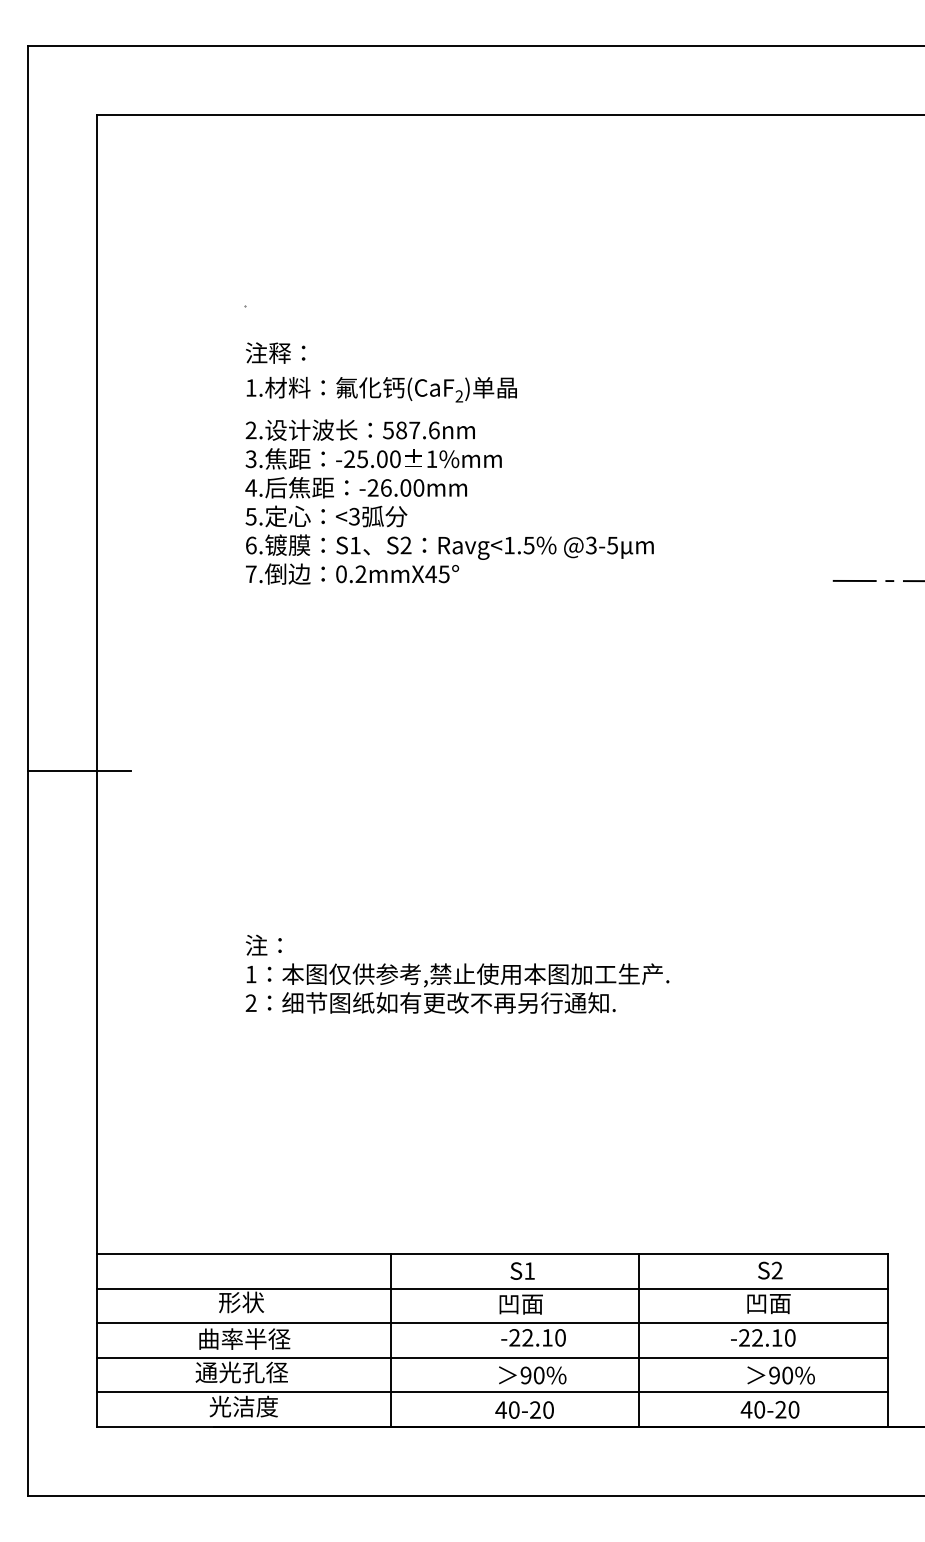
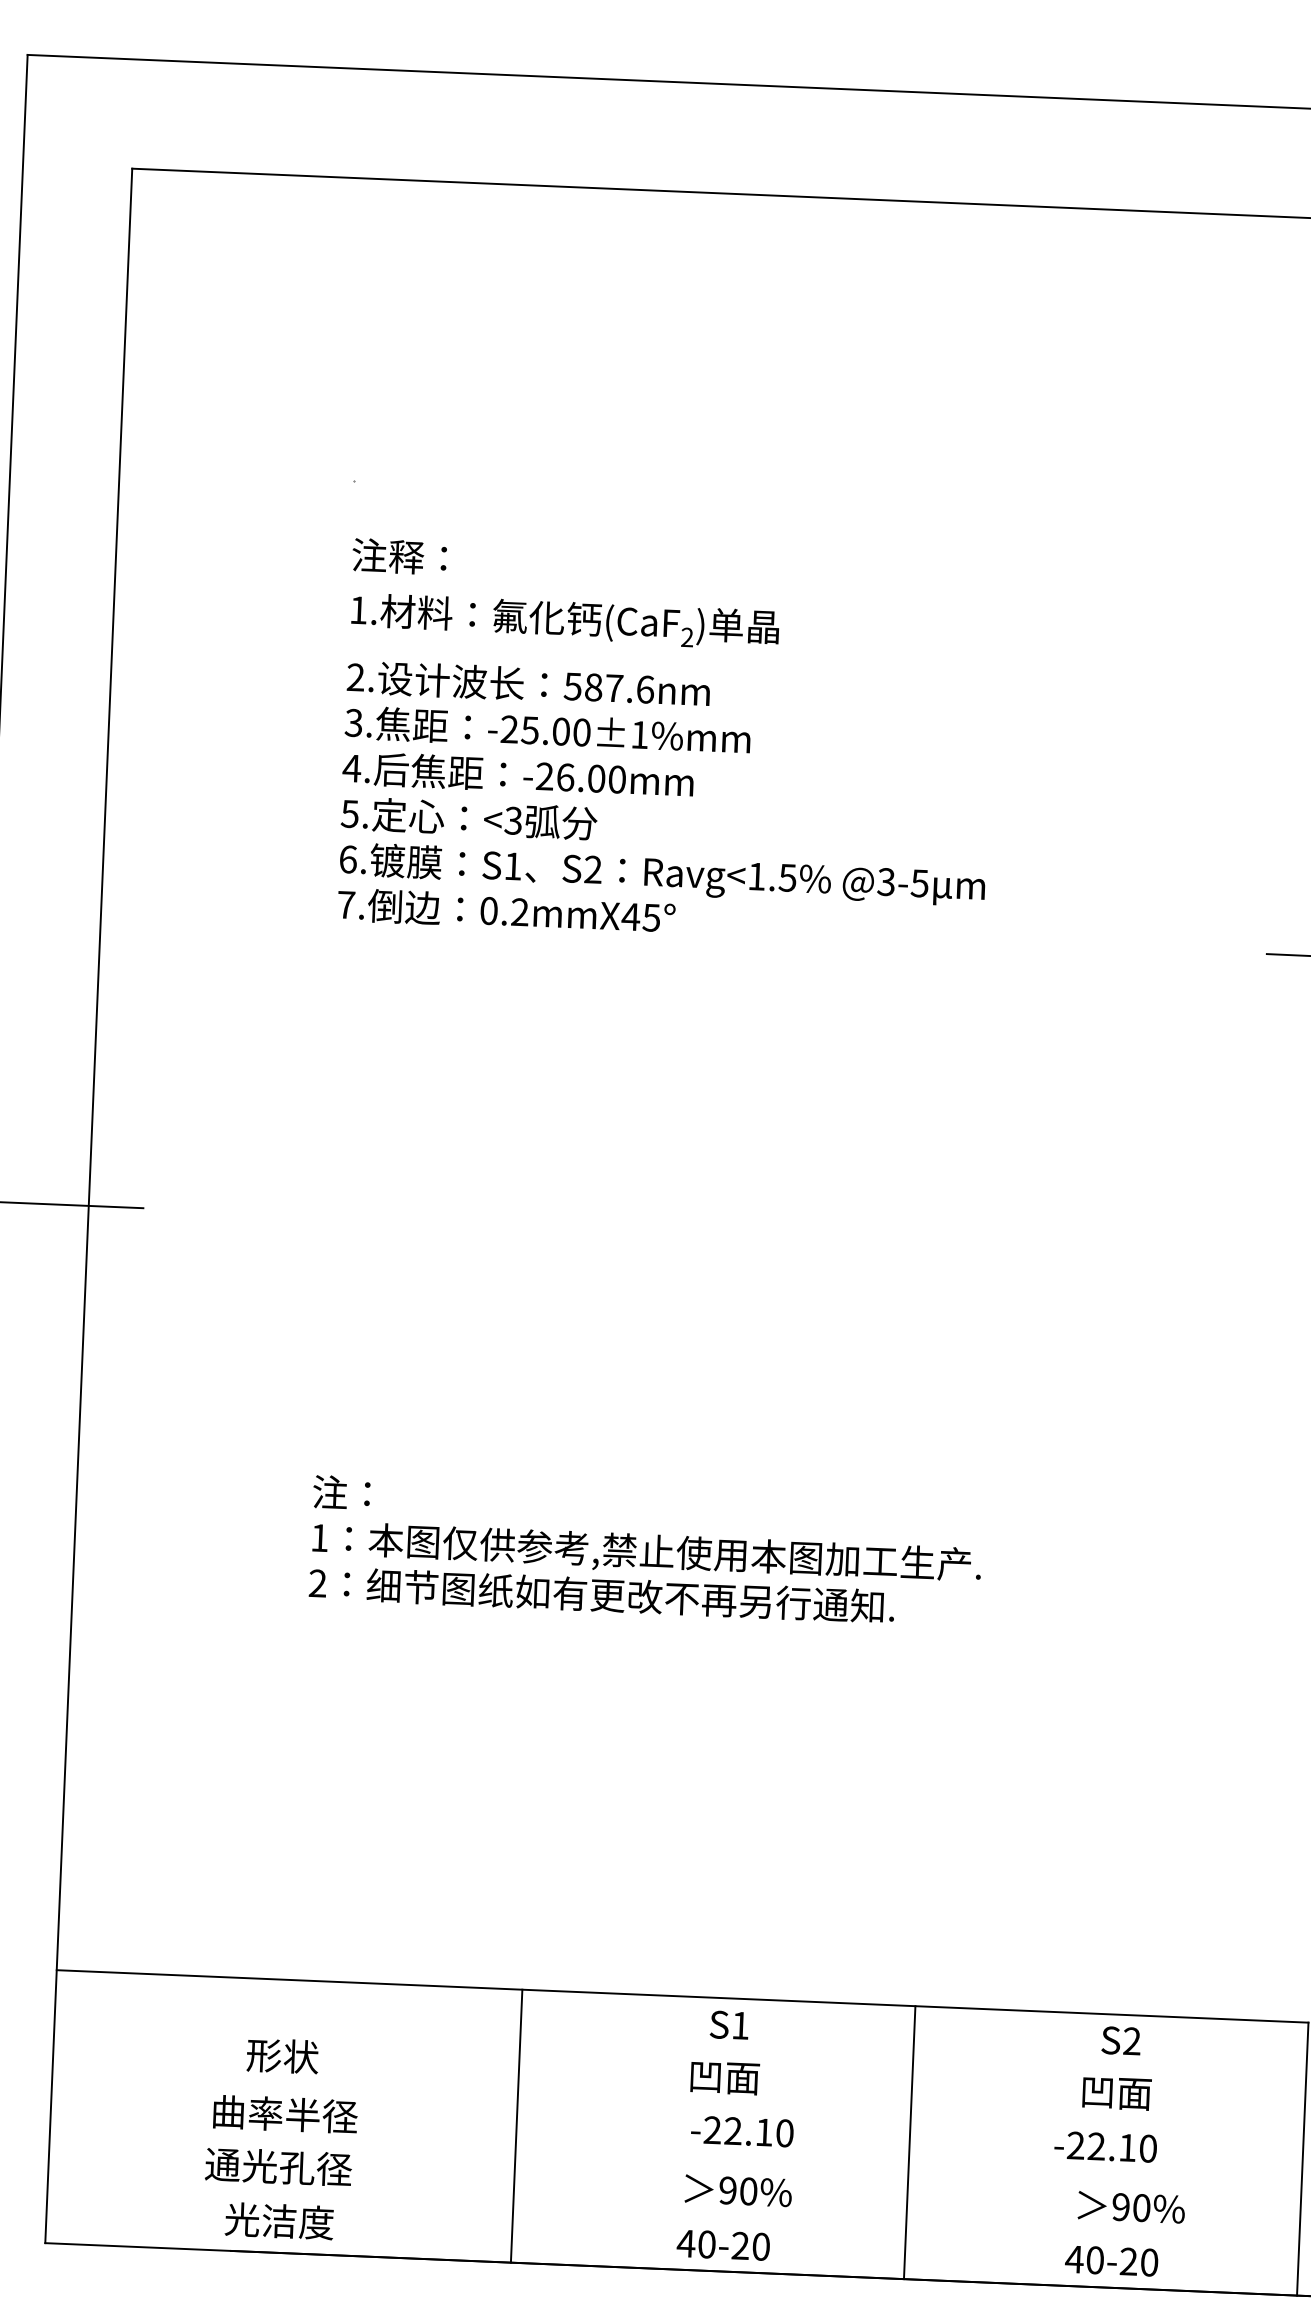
line: (491, 1288) -> (679, 2050), removed
line: (491, 1323) -> (676, 2106), removed
line: (491, 1357) -> (674, 2159), removed
line: (491, 1392) -> (672, 2215), removed

